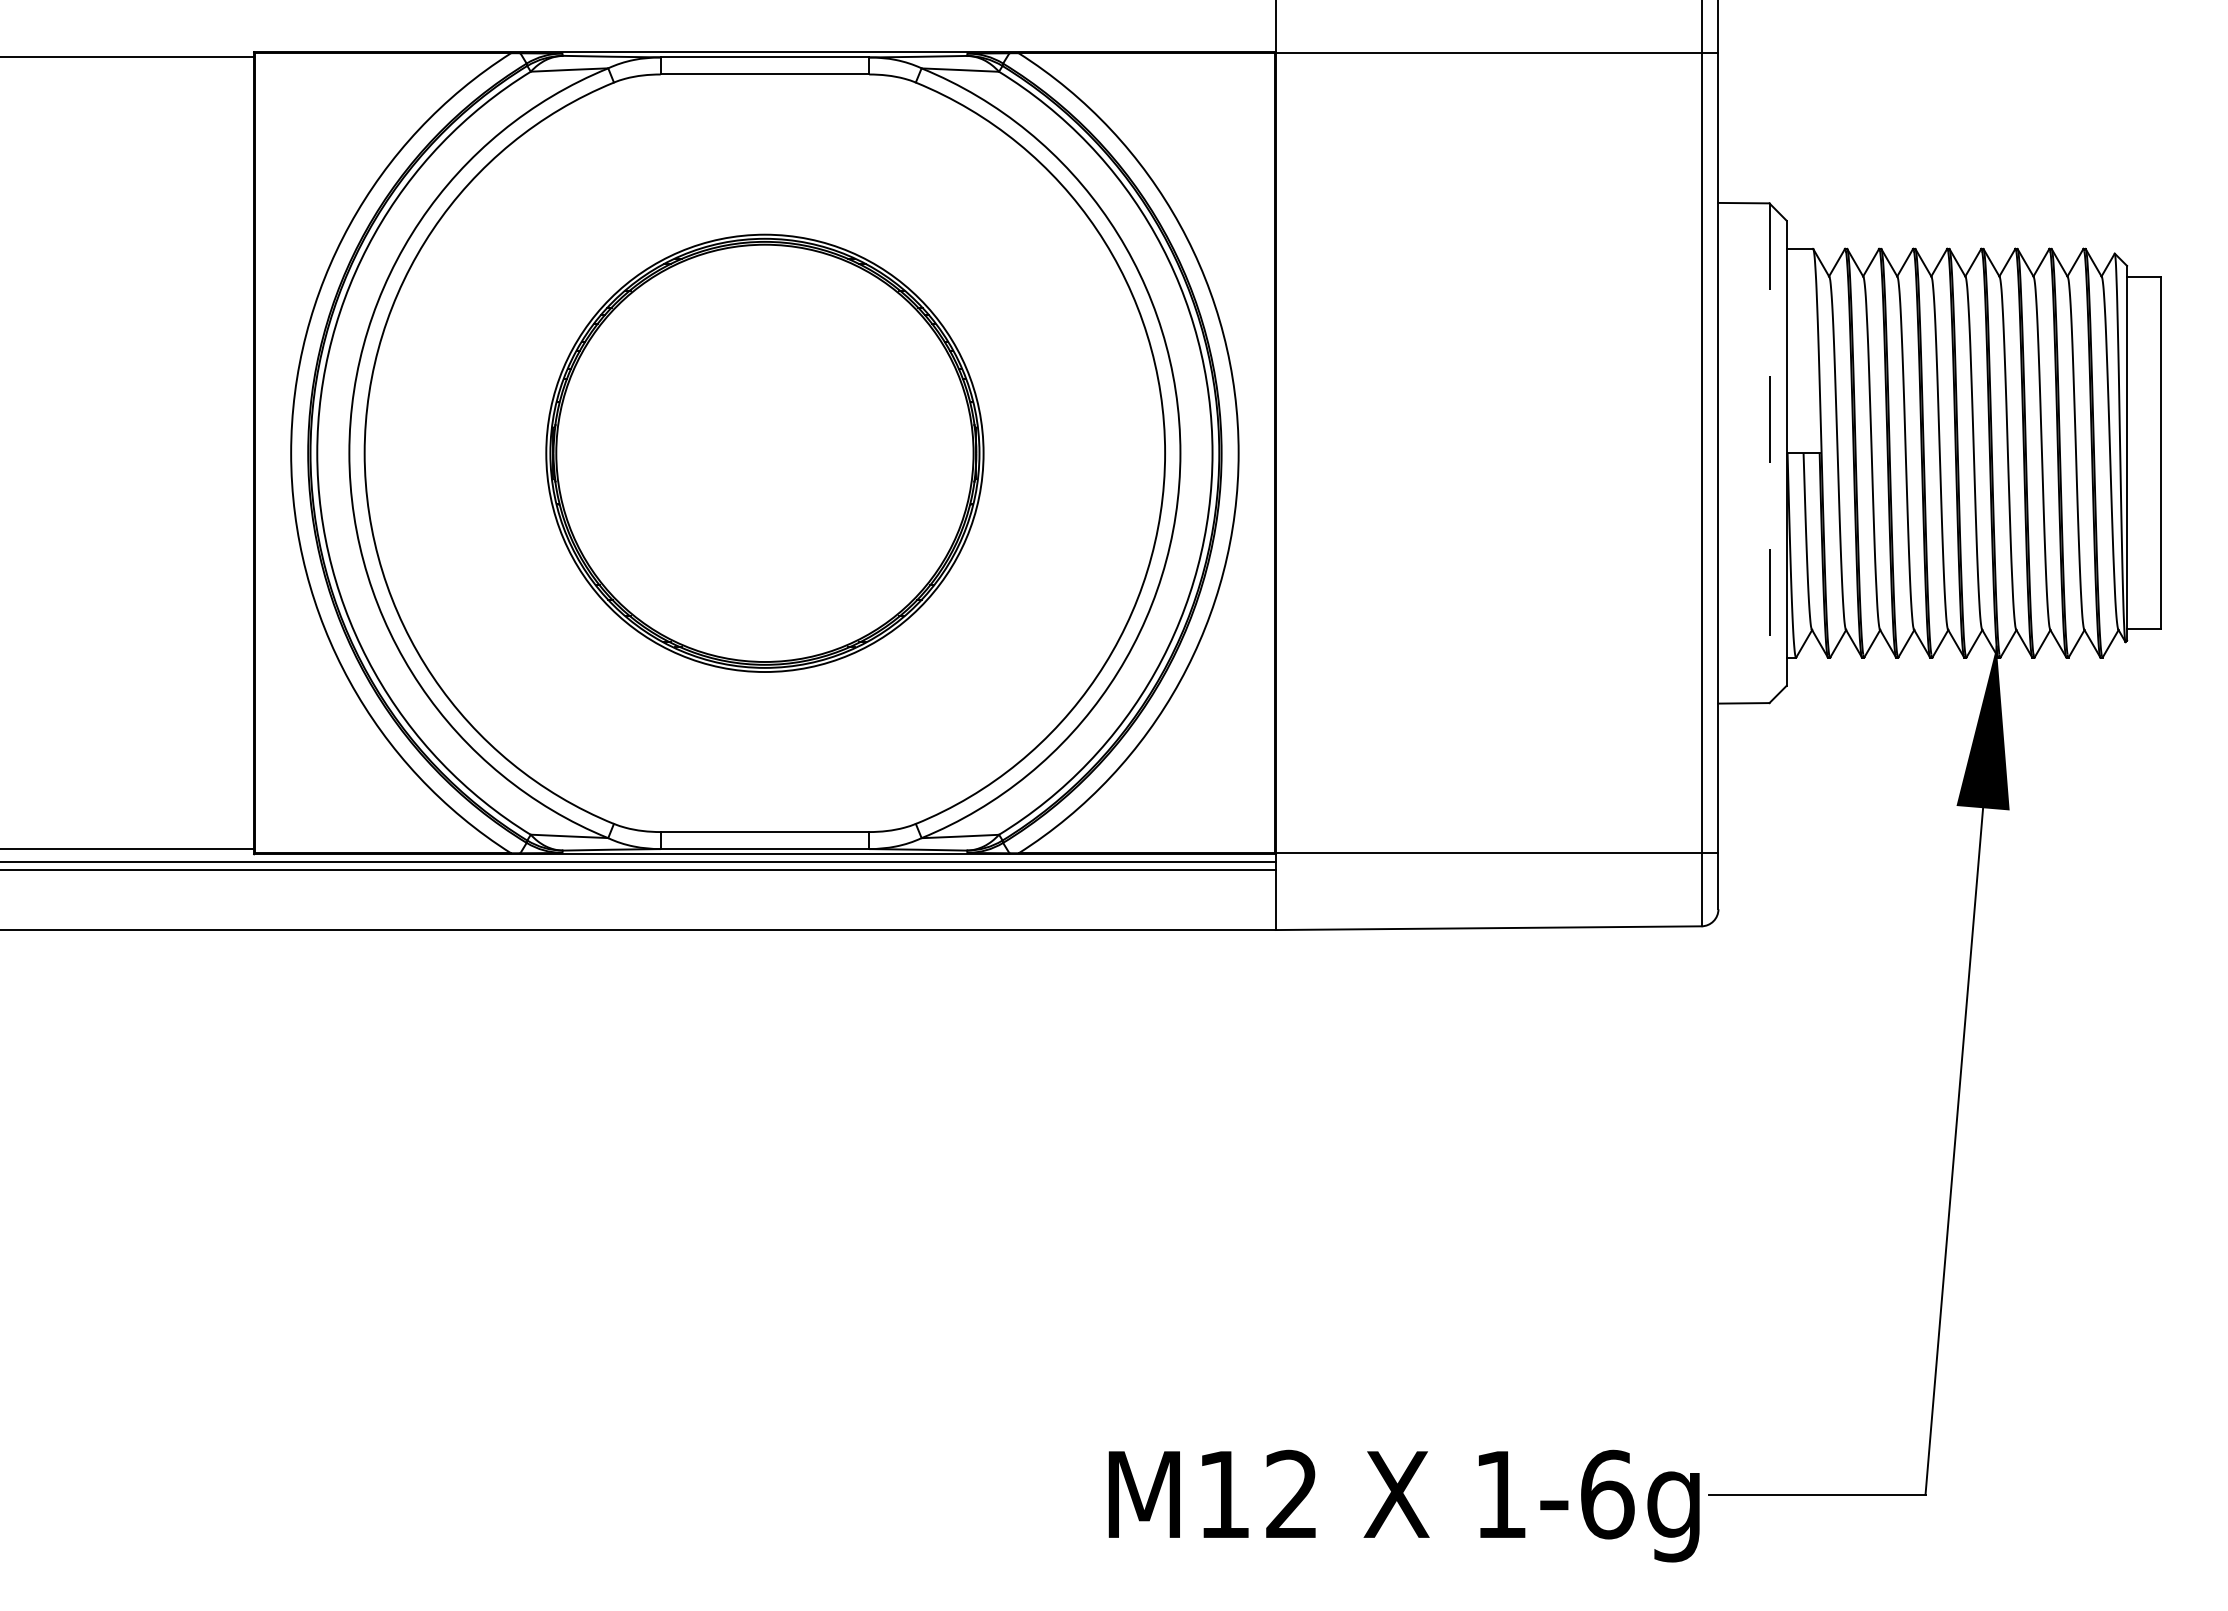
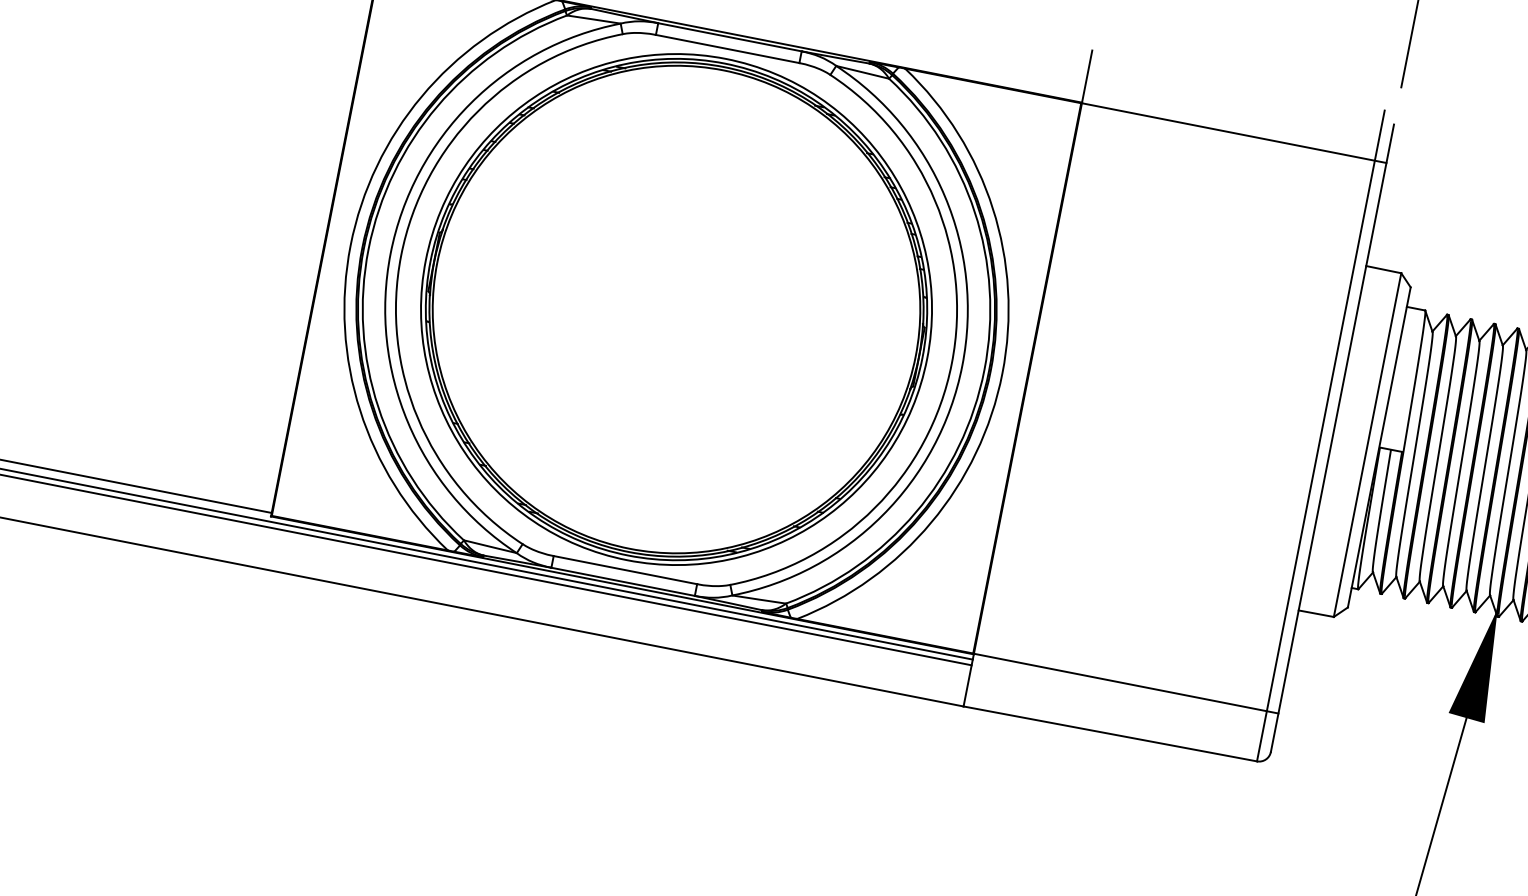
part: (764, 453) -> (676, 309), size x1.67
line: (1769, 453) -> (1367, 445), dashed -> solid

